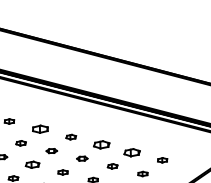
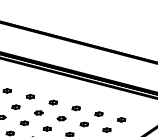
part: (40, 129) -> (30, 96), size x0.62
part: (101, 144) -> (76, 108), size x0.62
part: (132, 152) -> (99, 114), size x0.62
part: (32, 164) -> (24, 123), size x0.71

